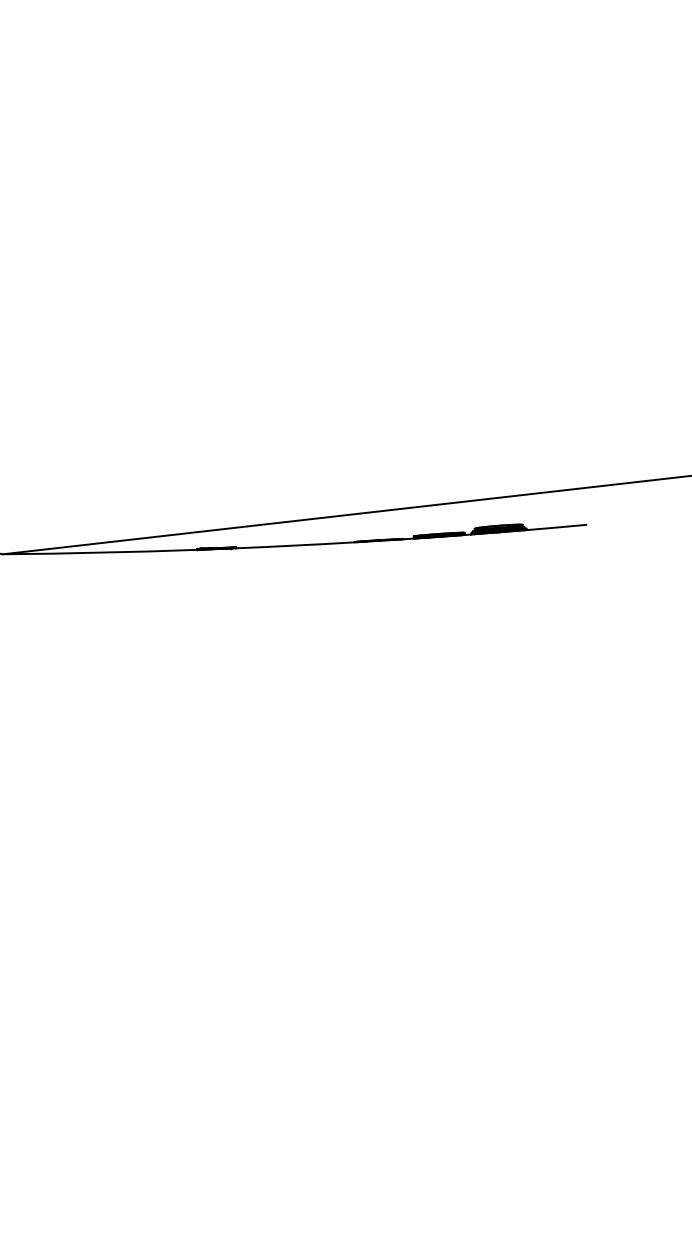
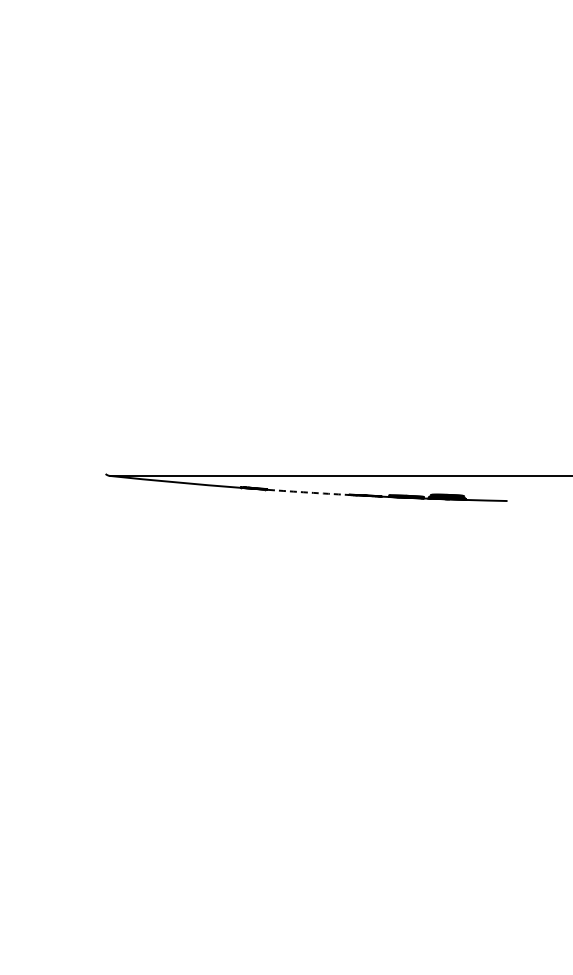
arc: (295, 545) -> (308, 492), solid -> dashed

